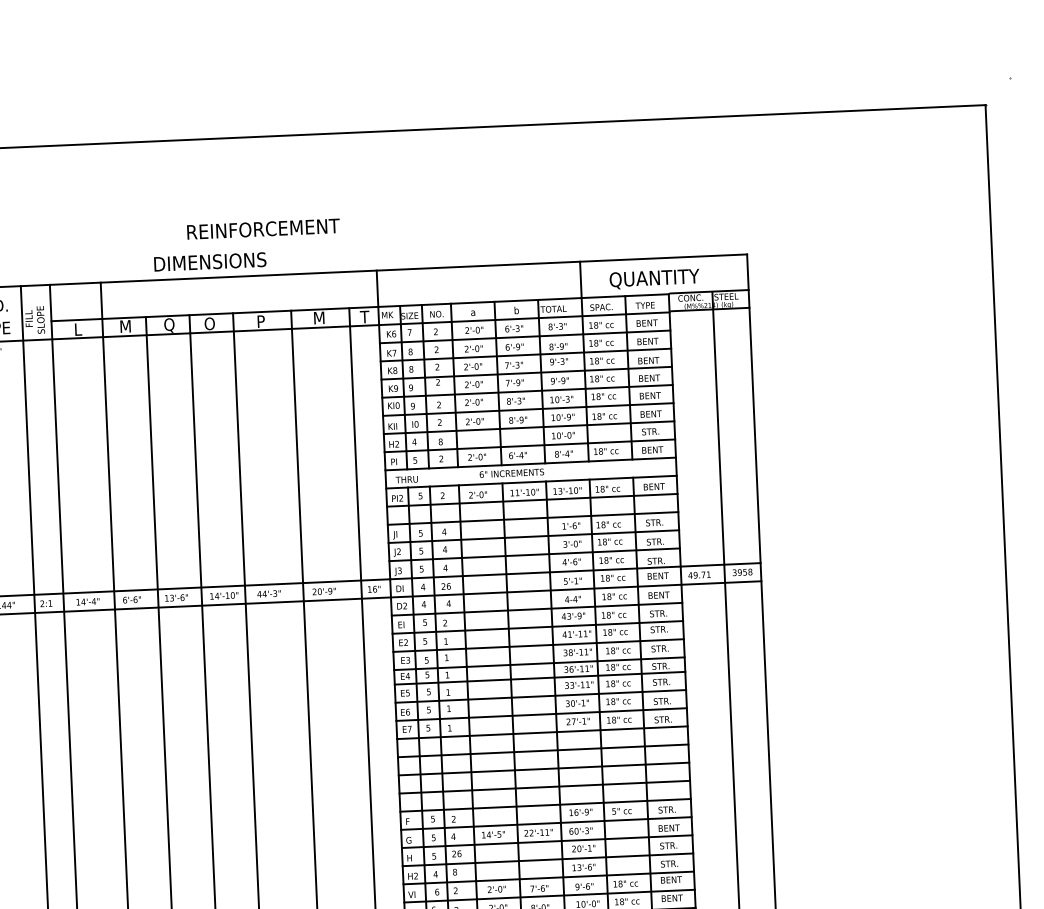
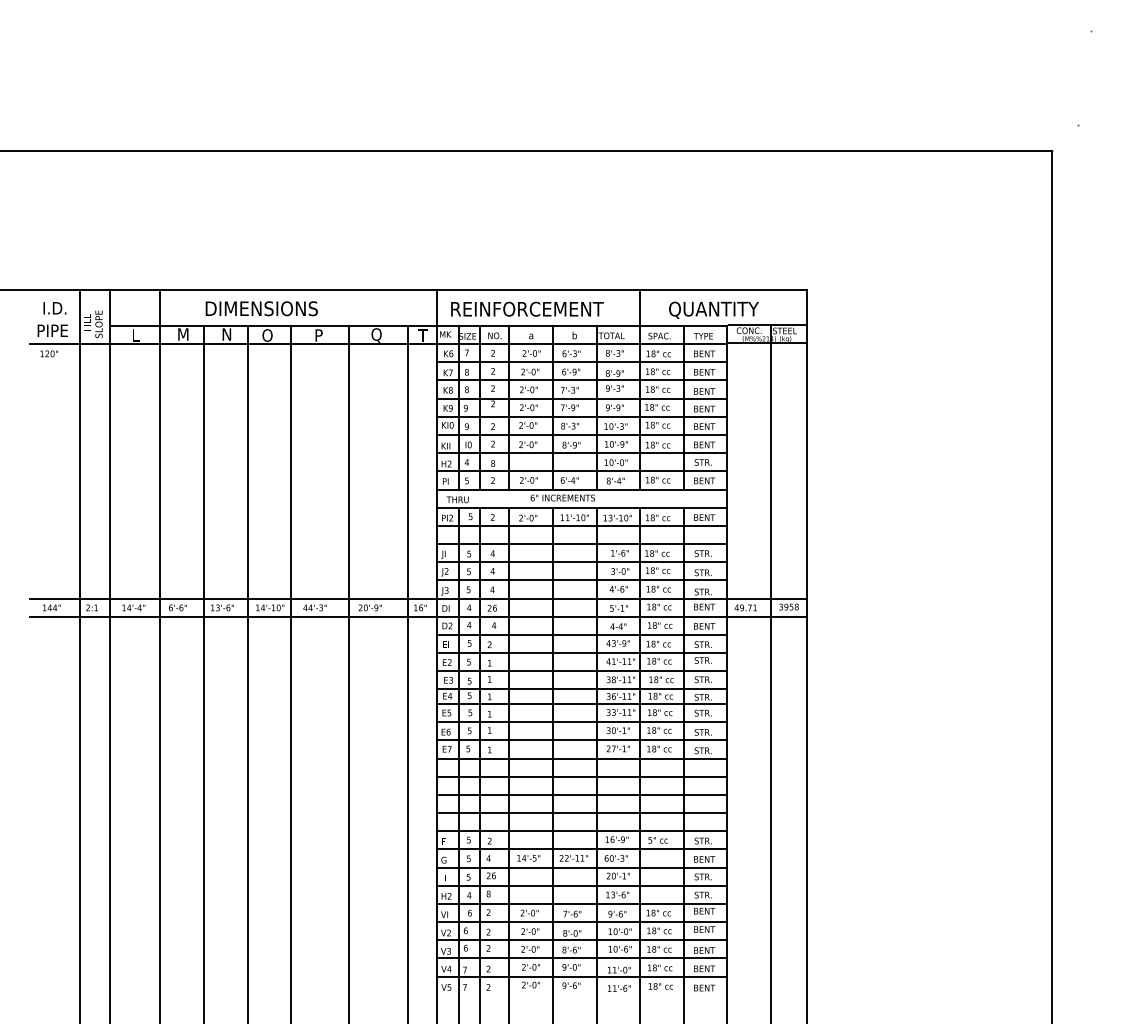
text: (263, 228) -> (527, 308), moved
text: (209, 261) -> (261, 308), moved
text: (318, 319) -> (376, 335), M -> Q
text: (169, 325) -> (227, 335), Q -> N

